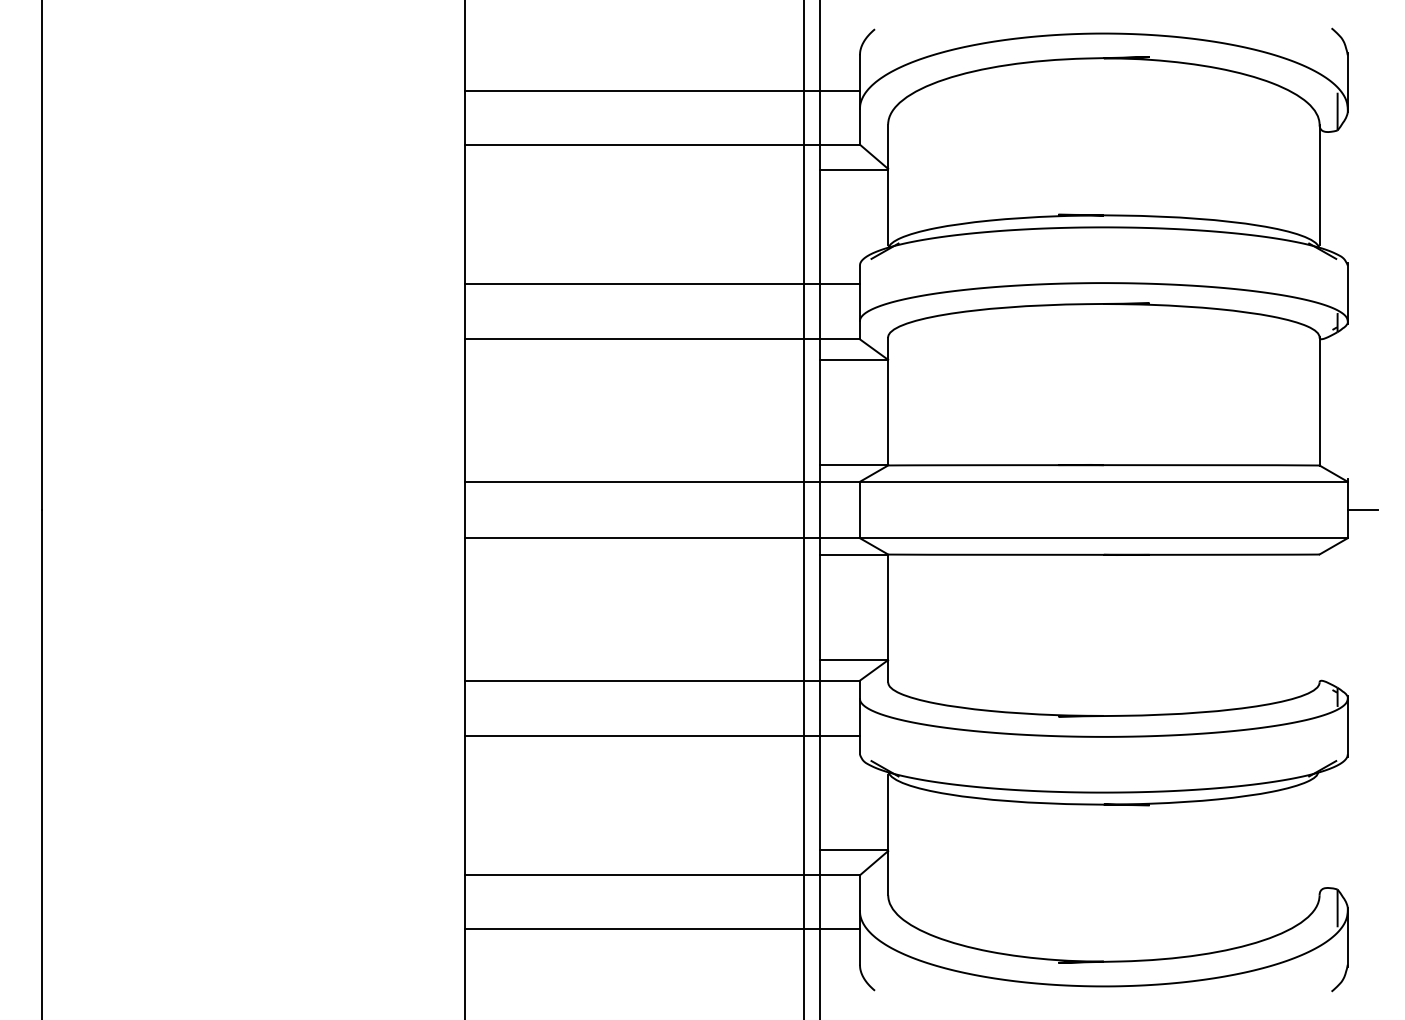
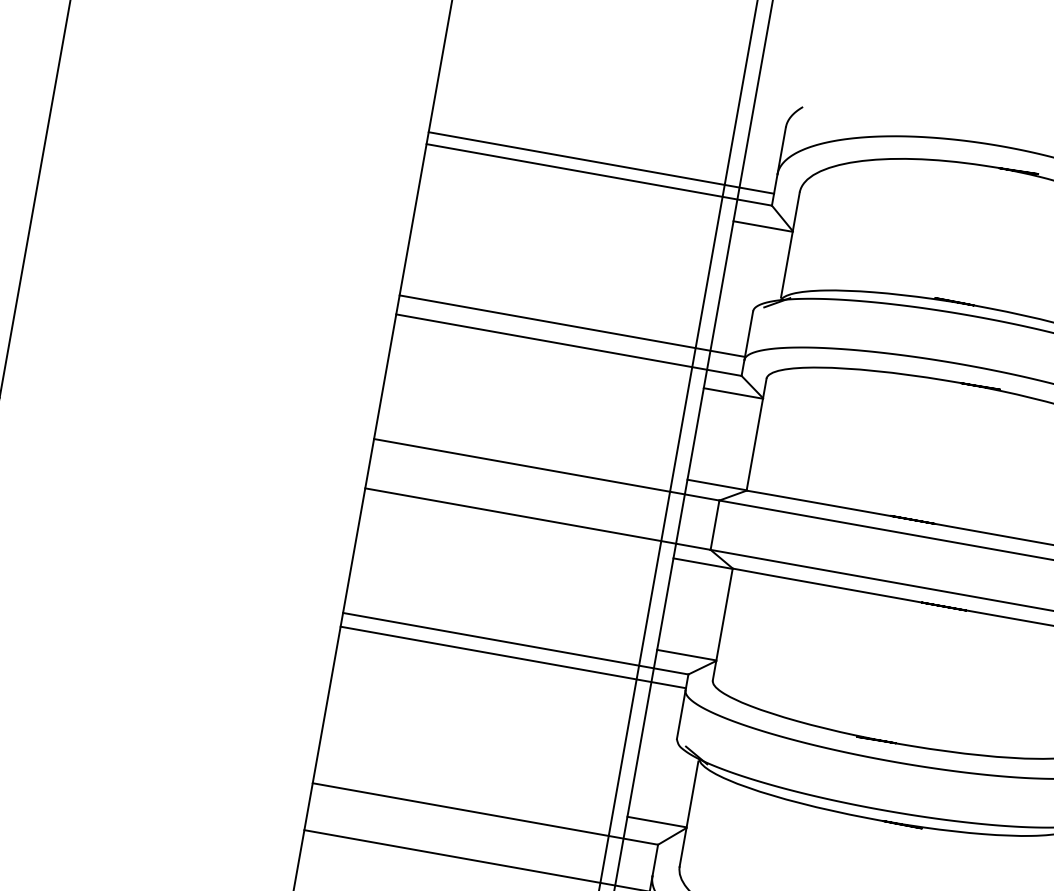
line: (662, 91) -> (601, 163), moved
line: (662, 283) -> (572, 326), moved
line: (662, 736) -> (513, 657), moved

